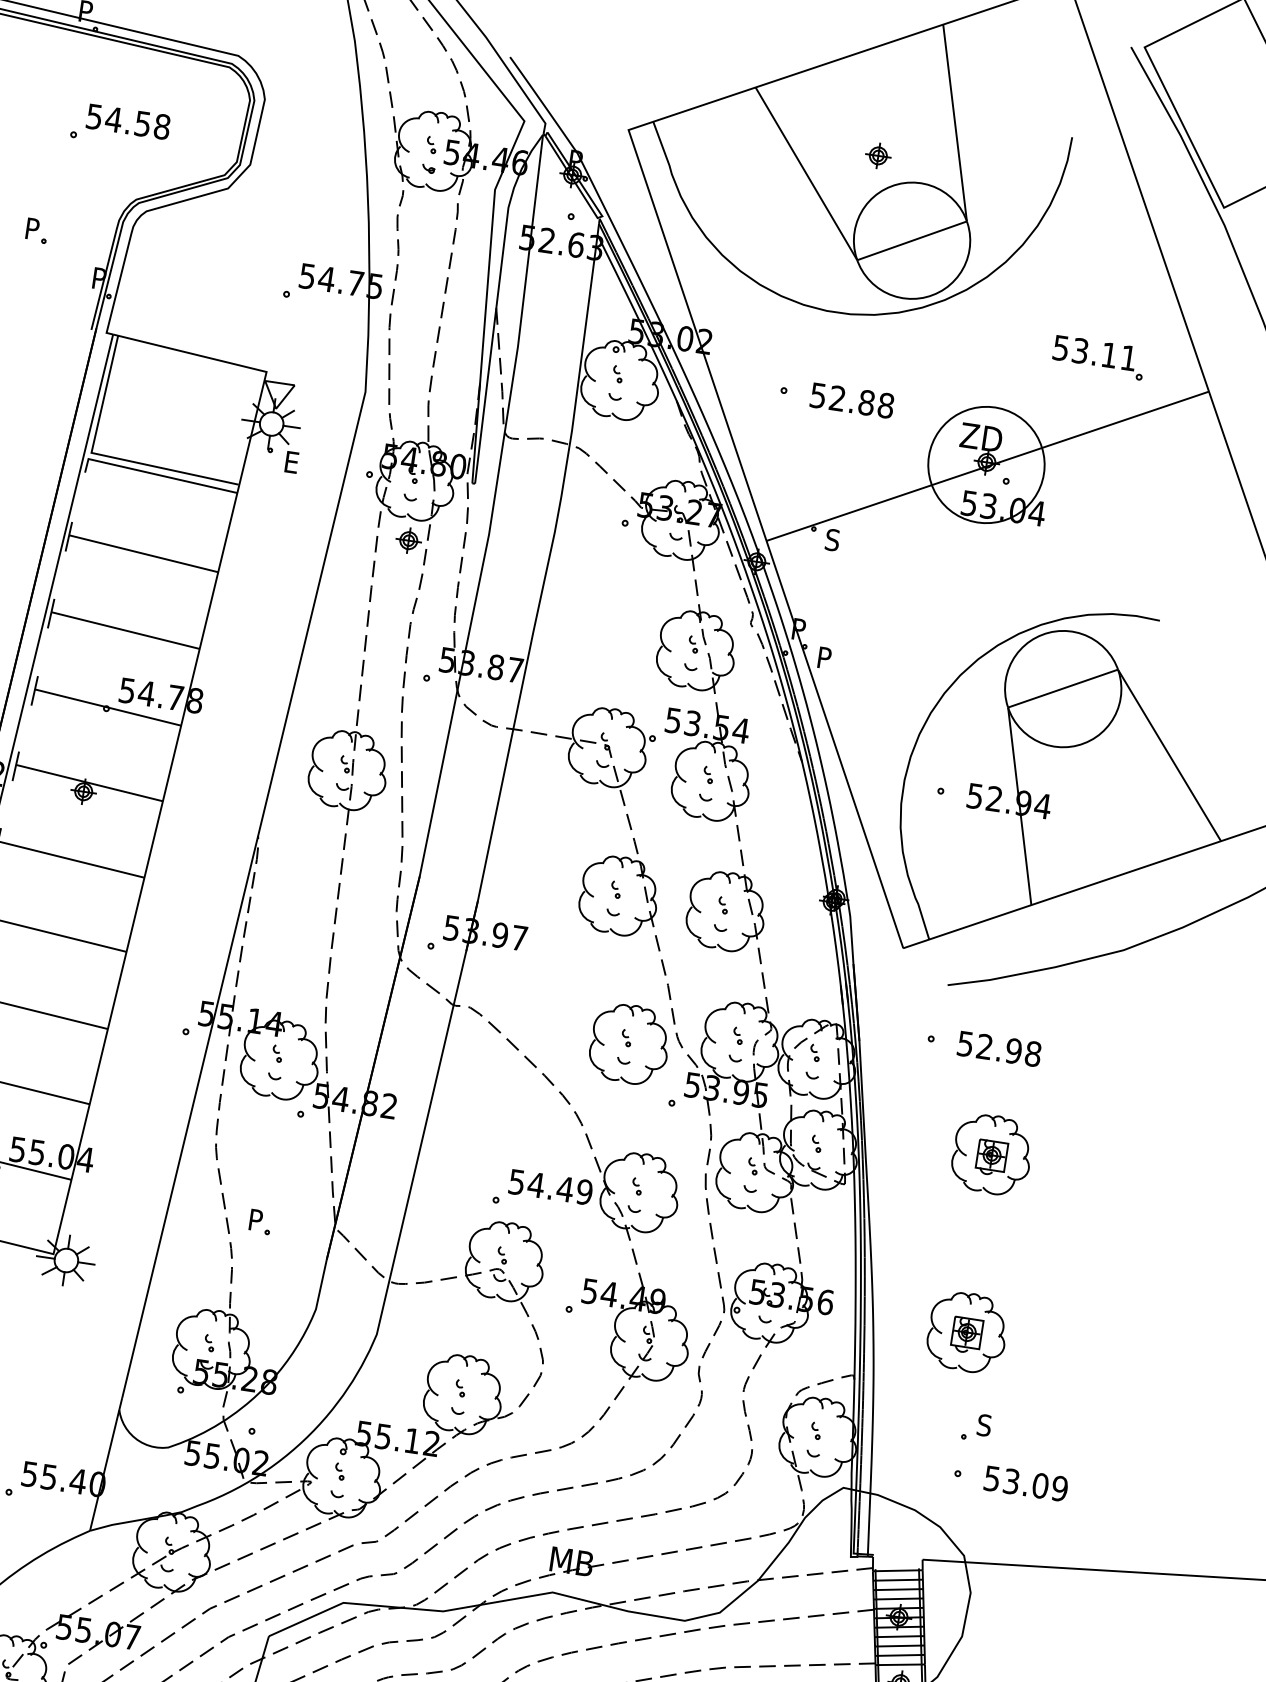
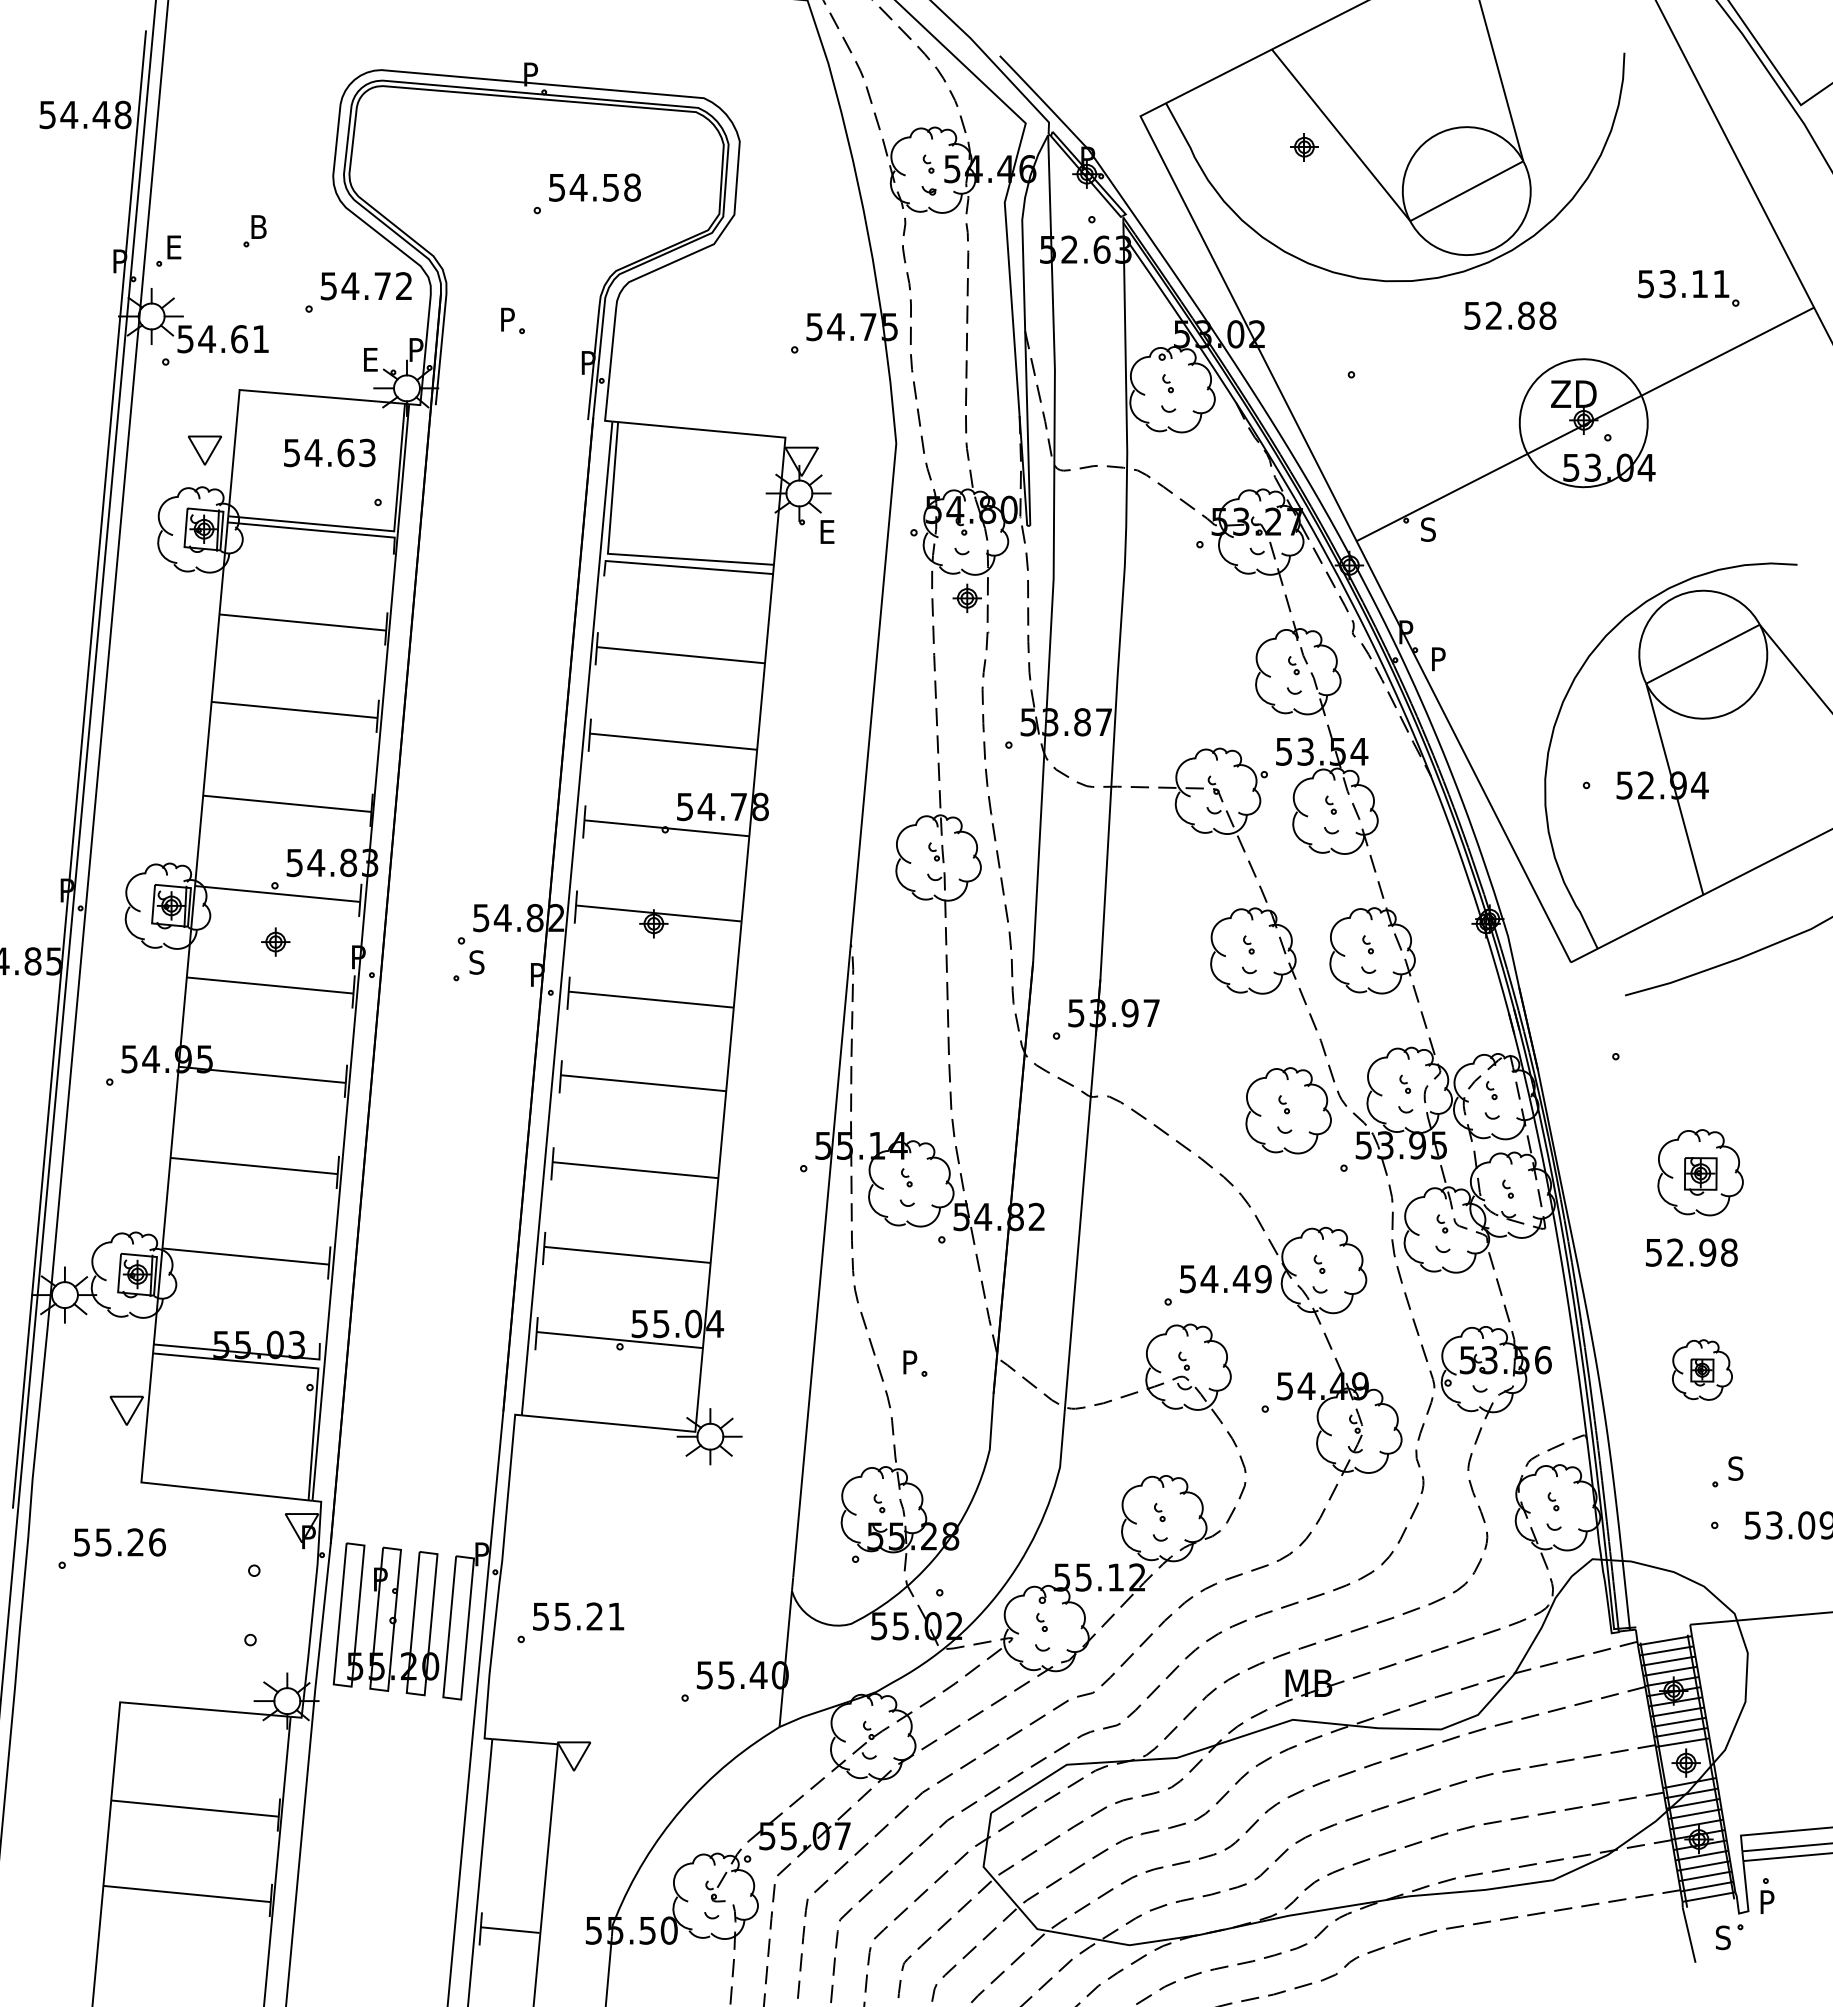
part: (878, 156) -> (1304, 147), moved
text: (852, 400) -> (1510, 315), moved
text: (999, 1048) -> (1691, 1252), moved
part: (967, 1331) -> (1702, 1369), size x0.7

